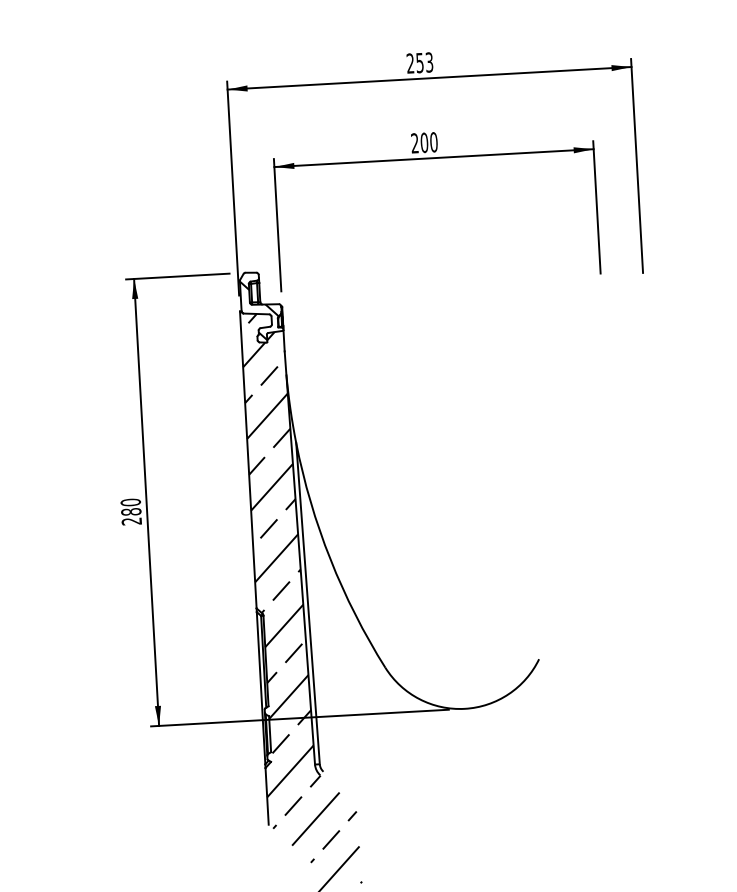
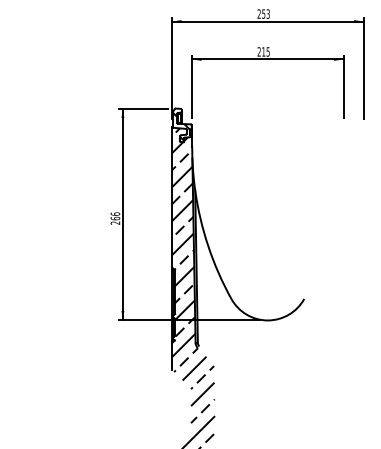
text: (428, 141) -> (265, 51), 200 -> 215
text: (129, 507) -> (114, 216), 280 -> 266

